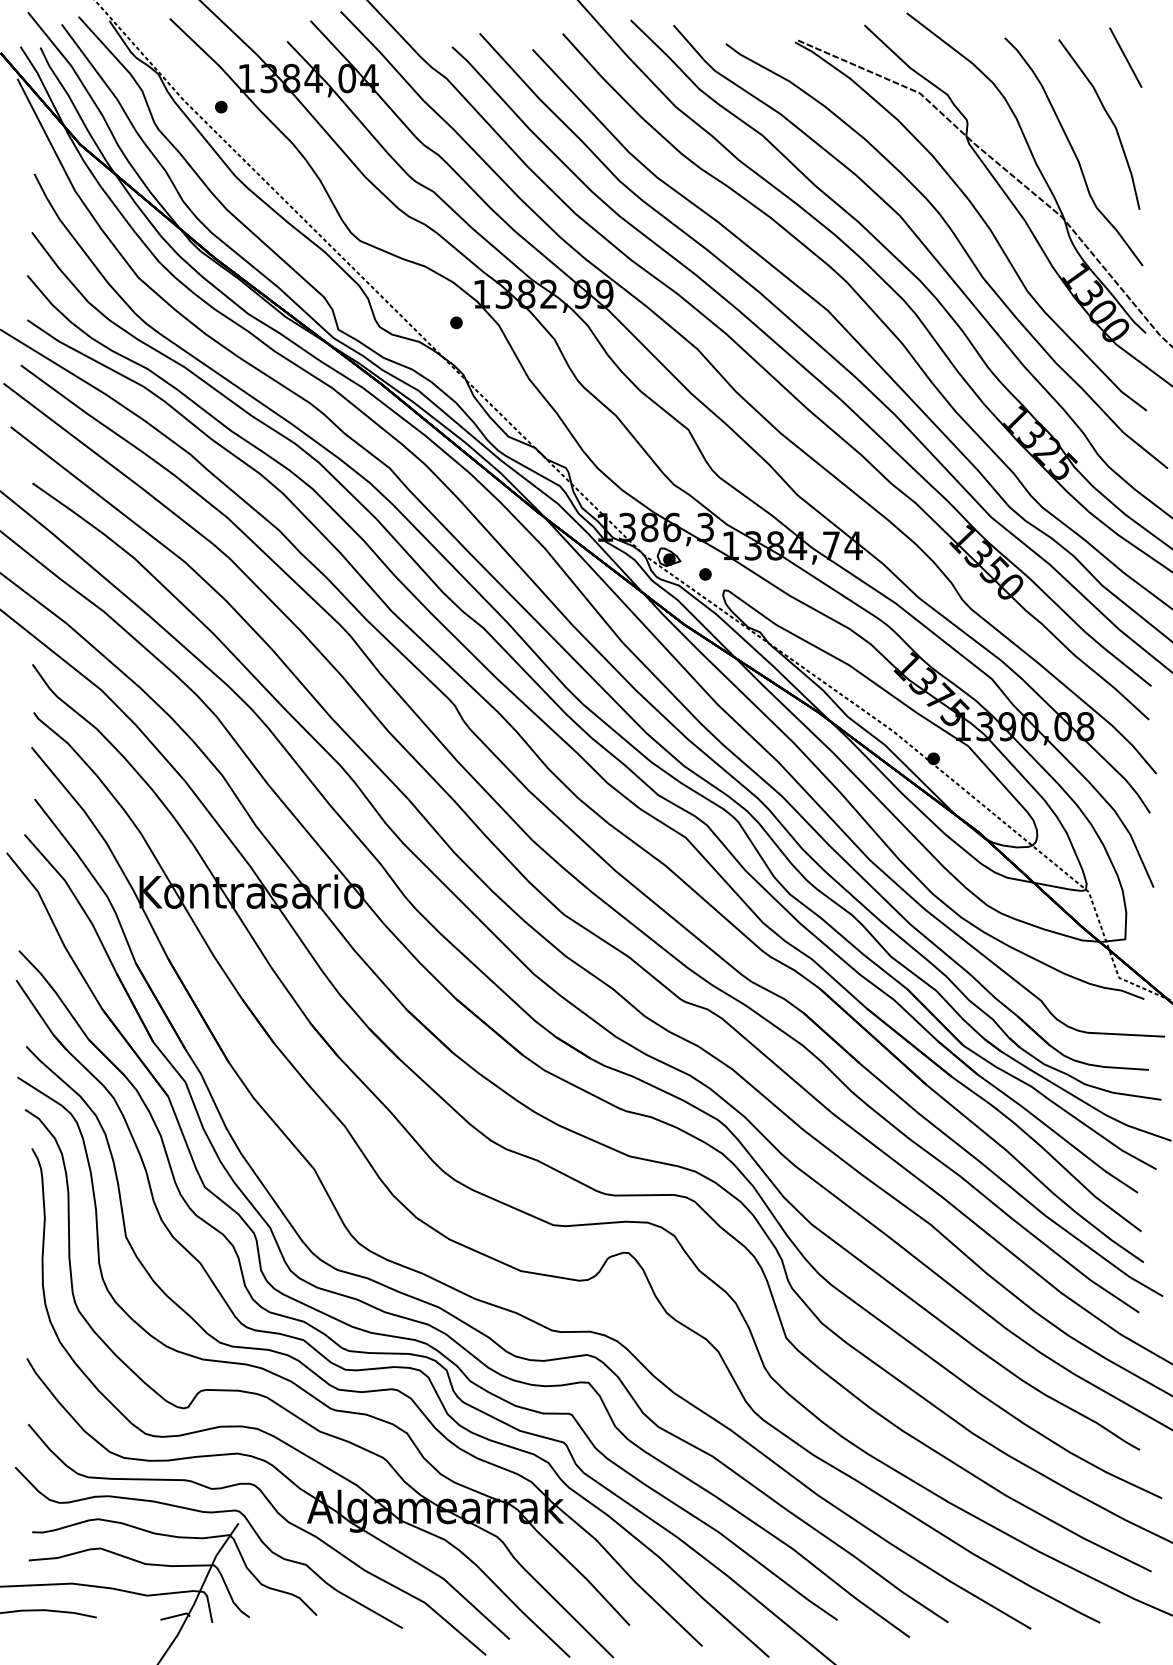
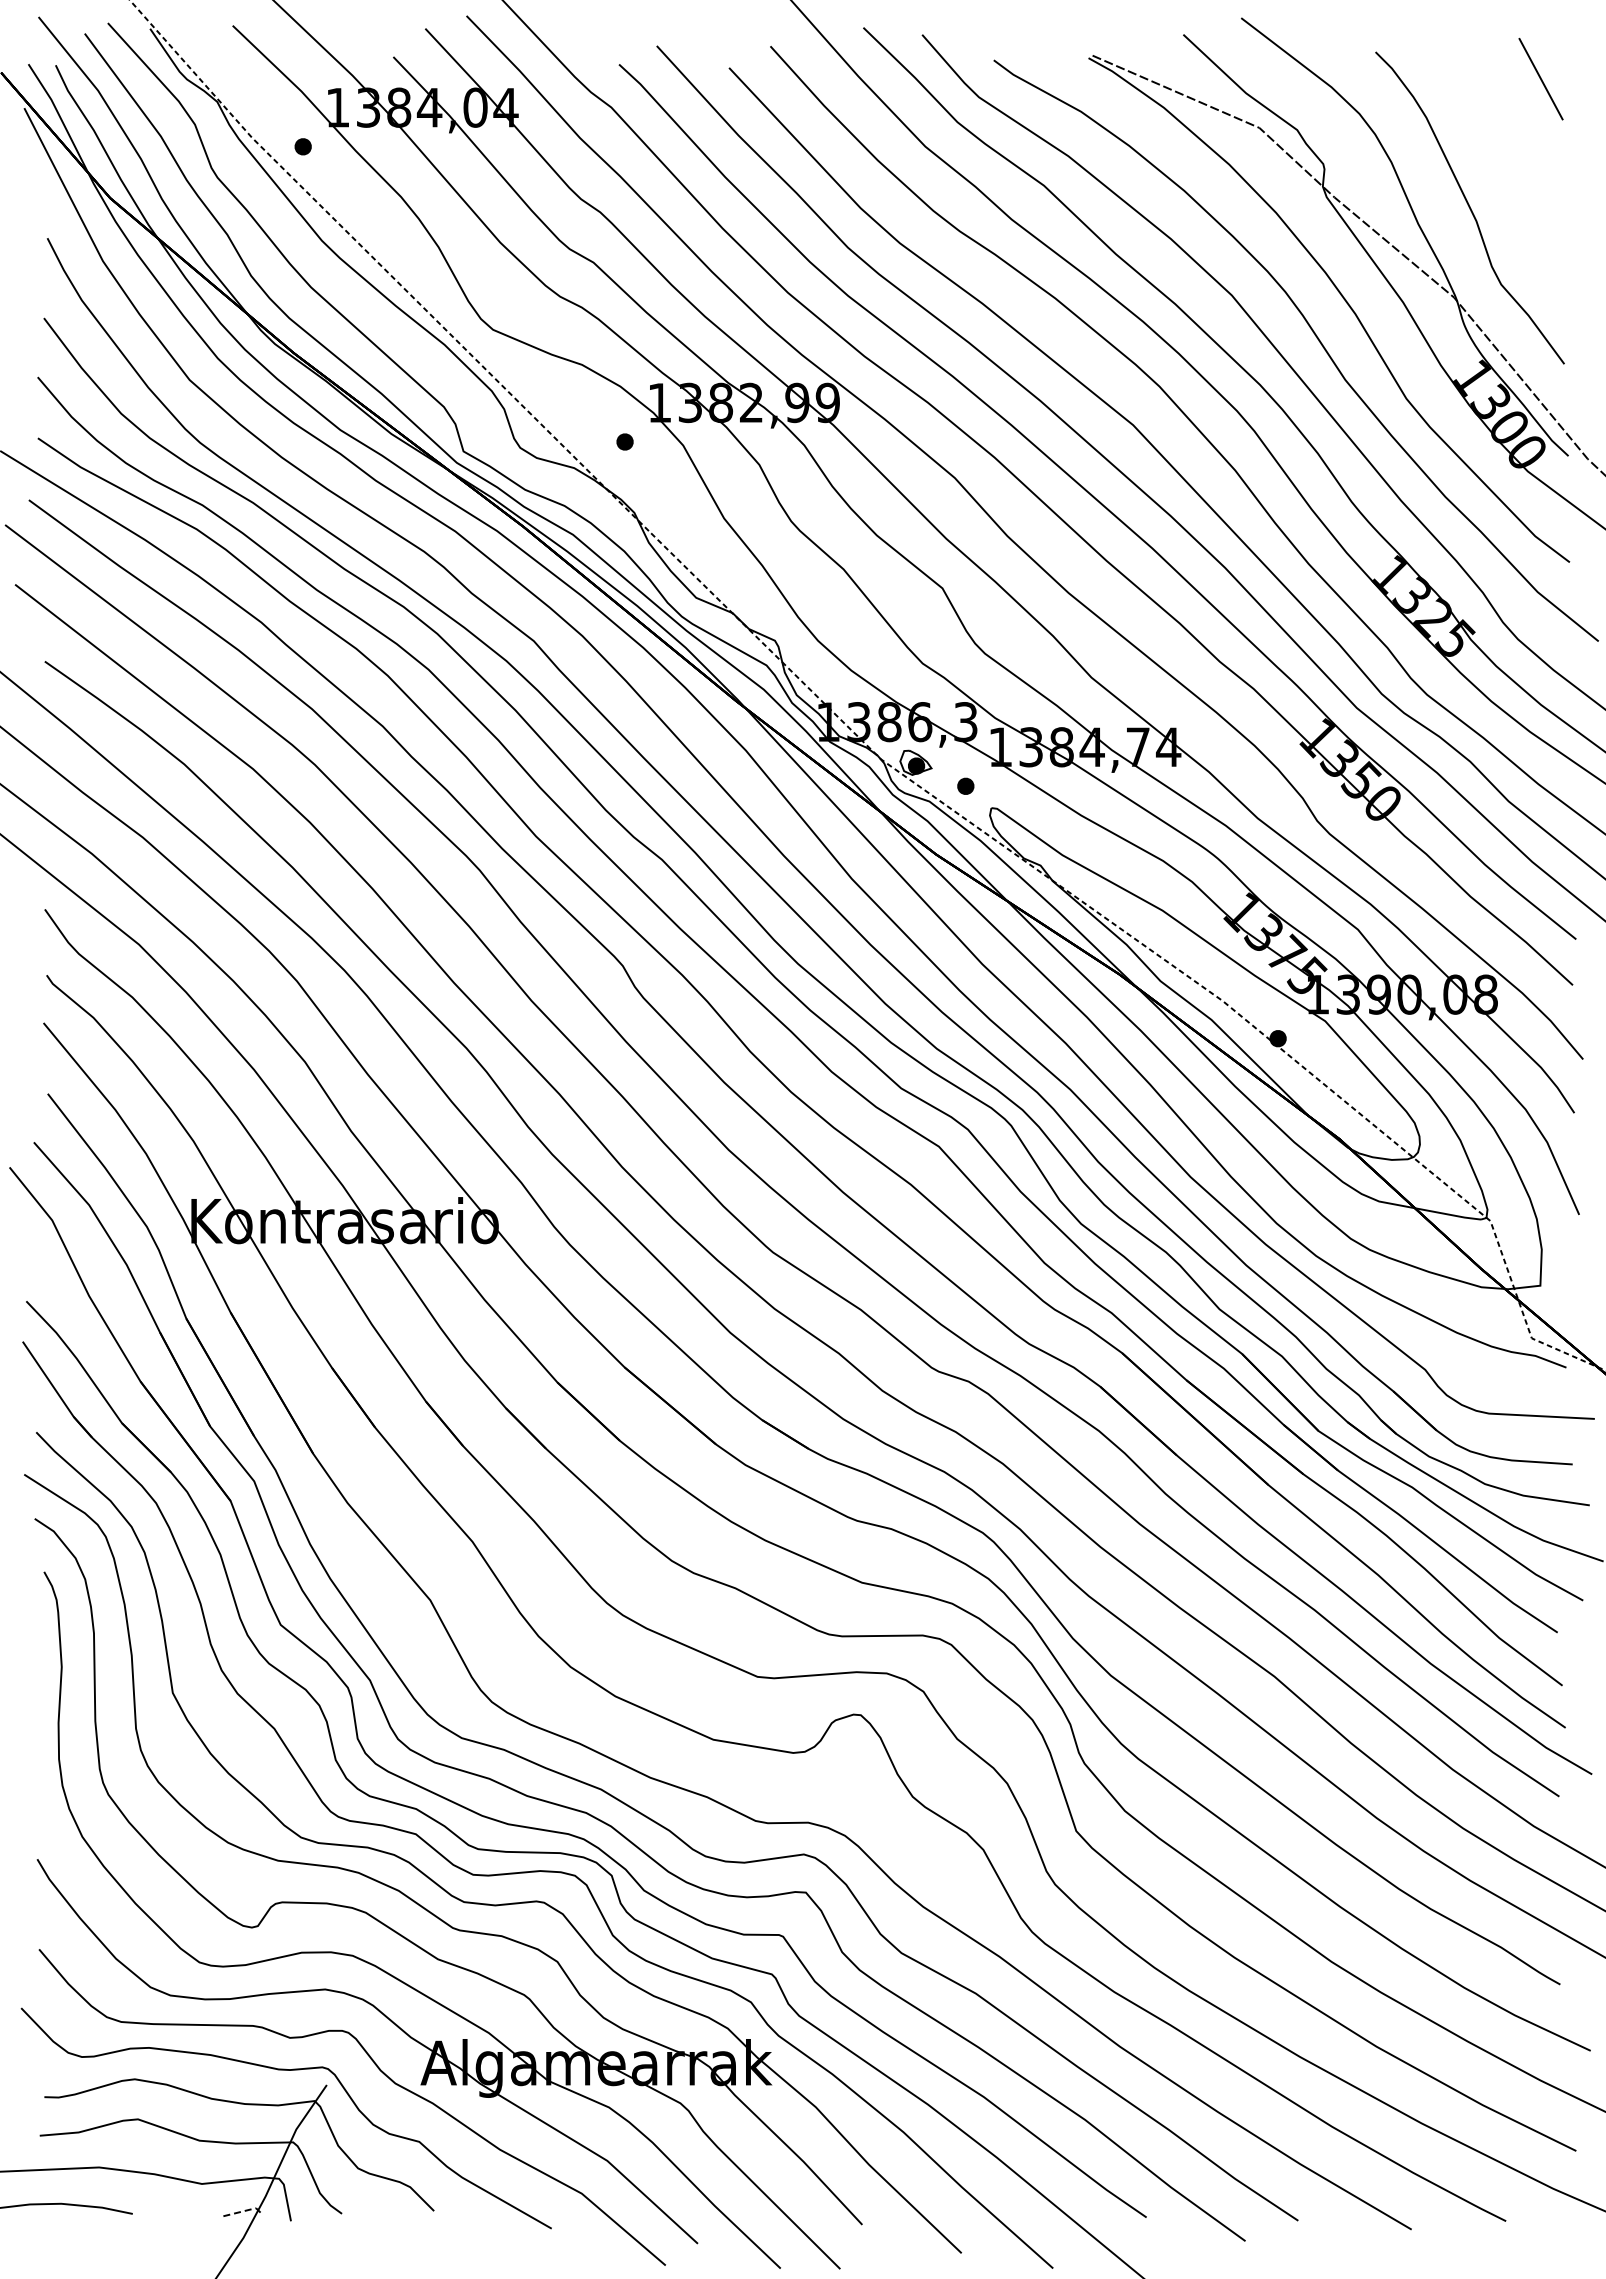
curve: (1109, 118) -> (1518, 162), removed
line: (176, 1615) -> (241, 2211), solid -> dashed

